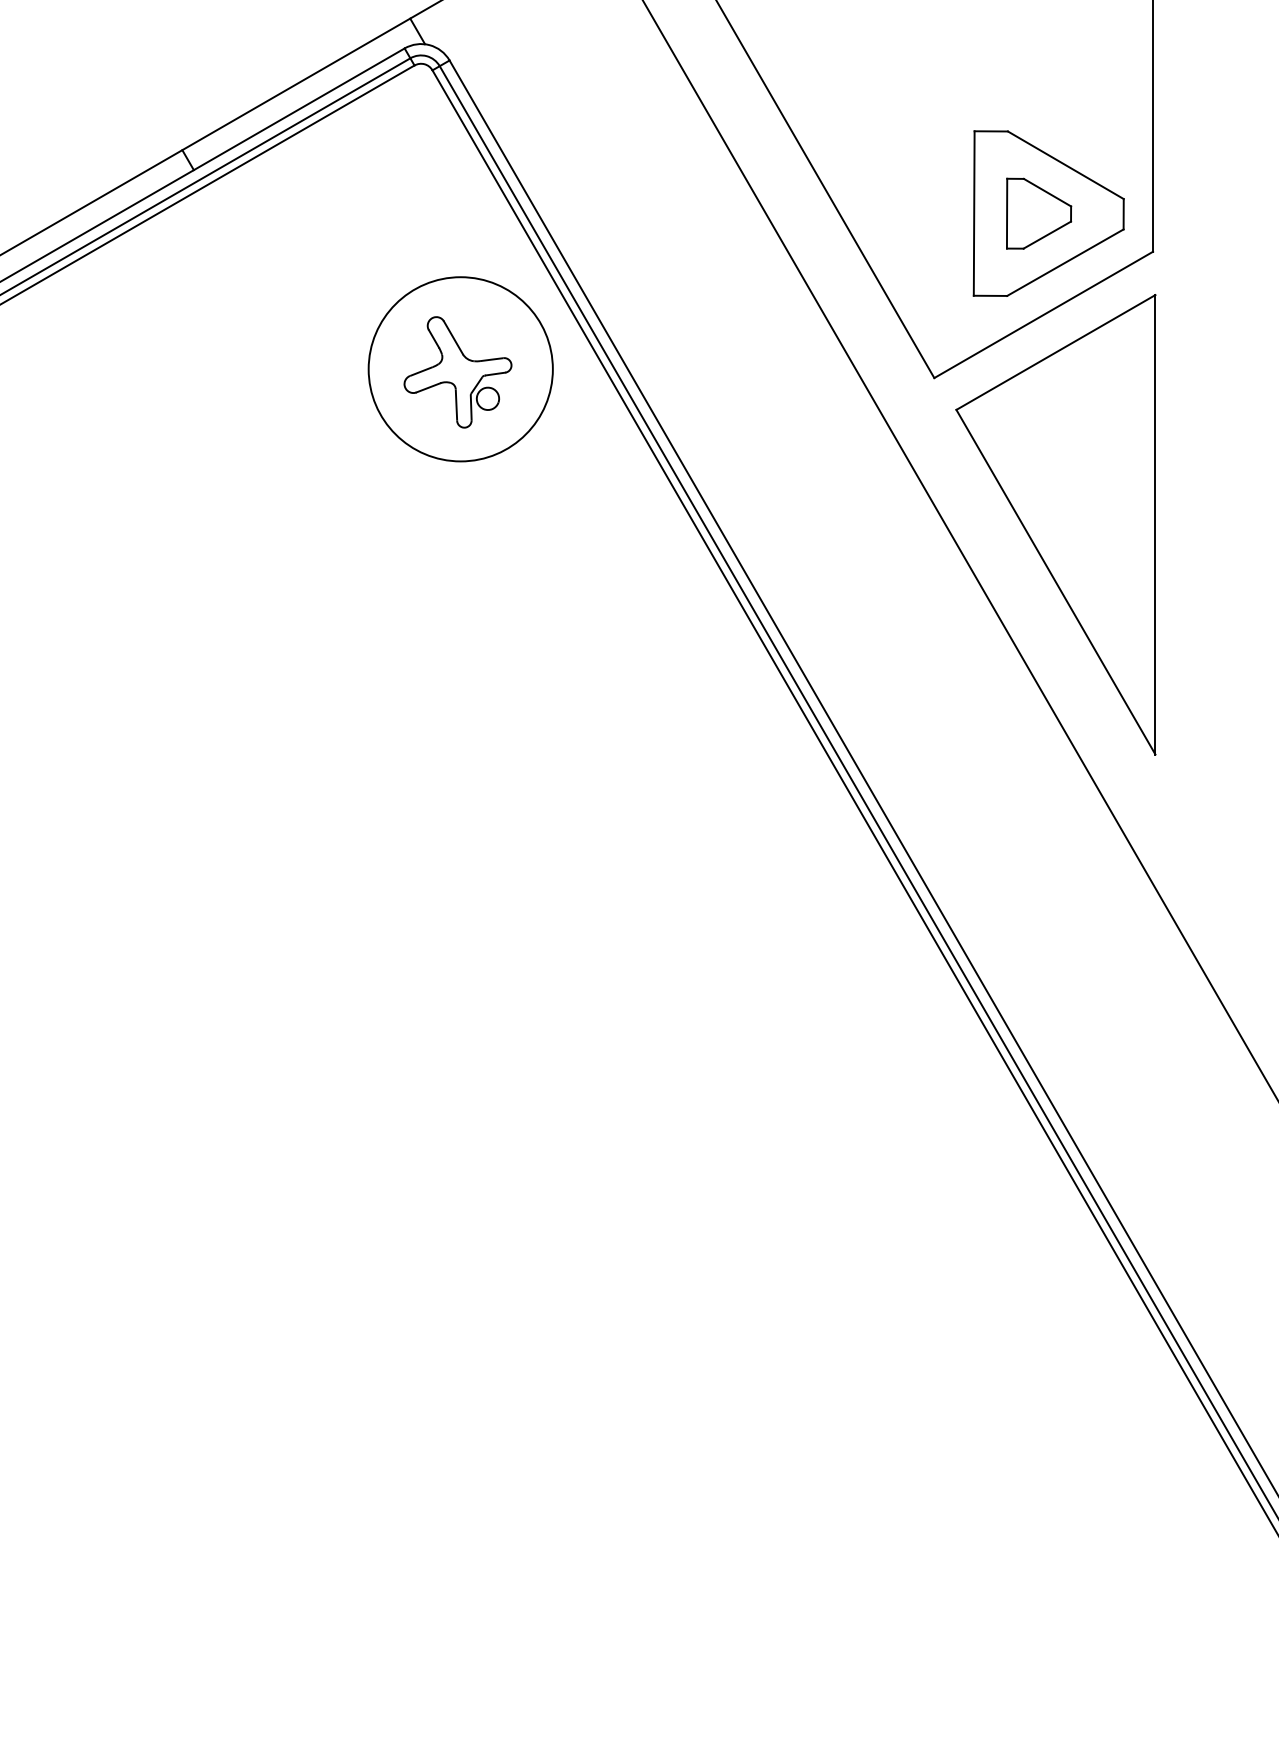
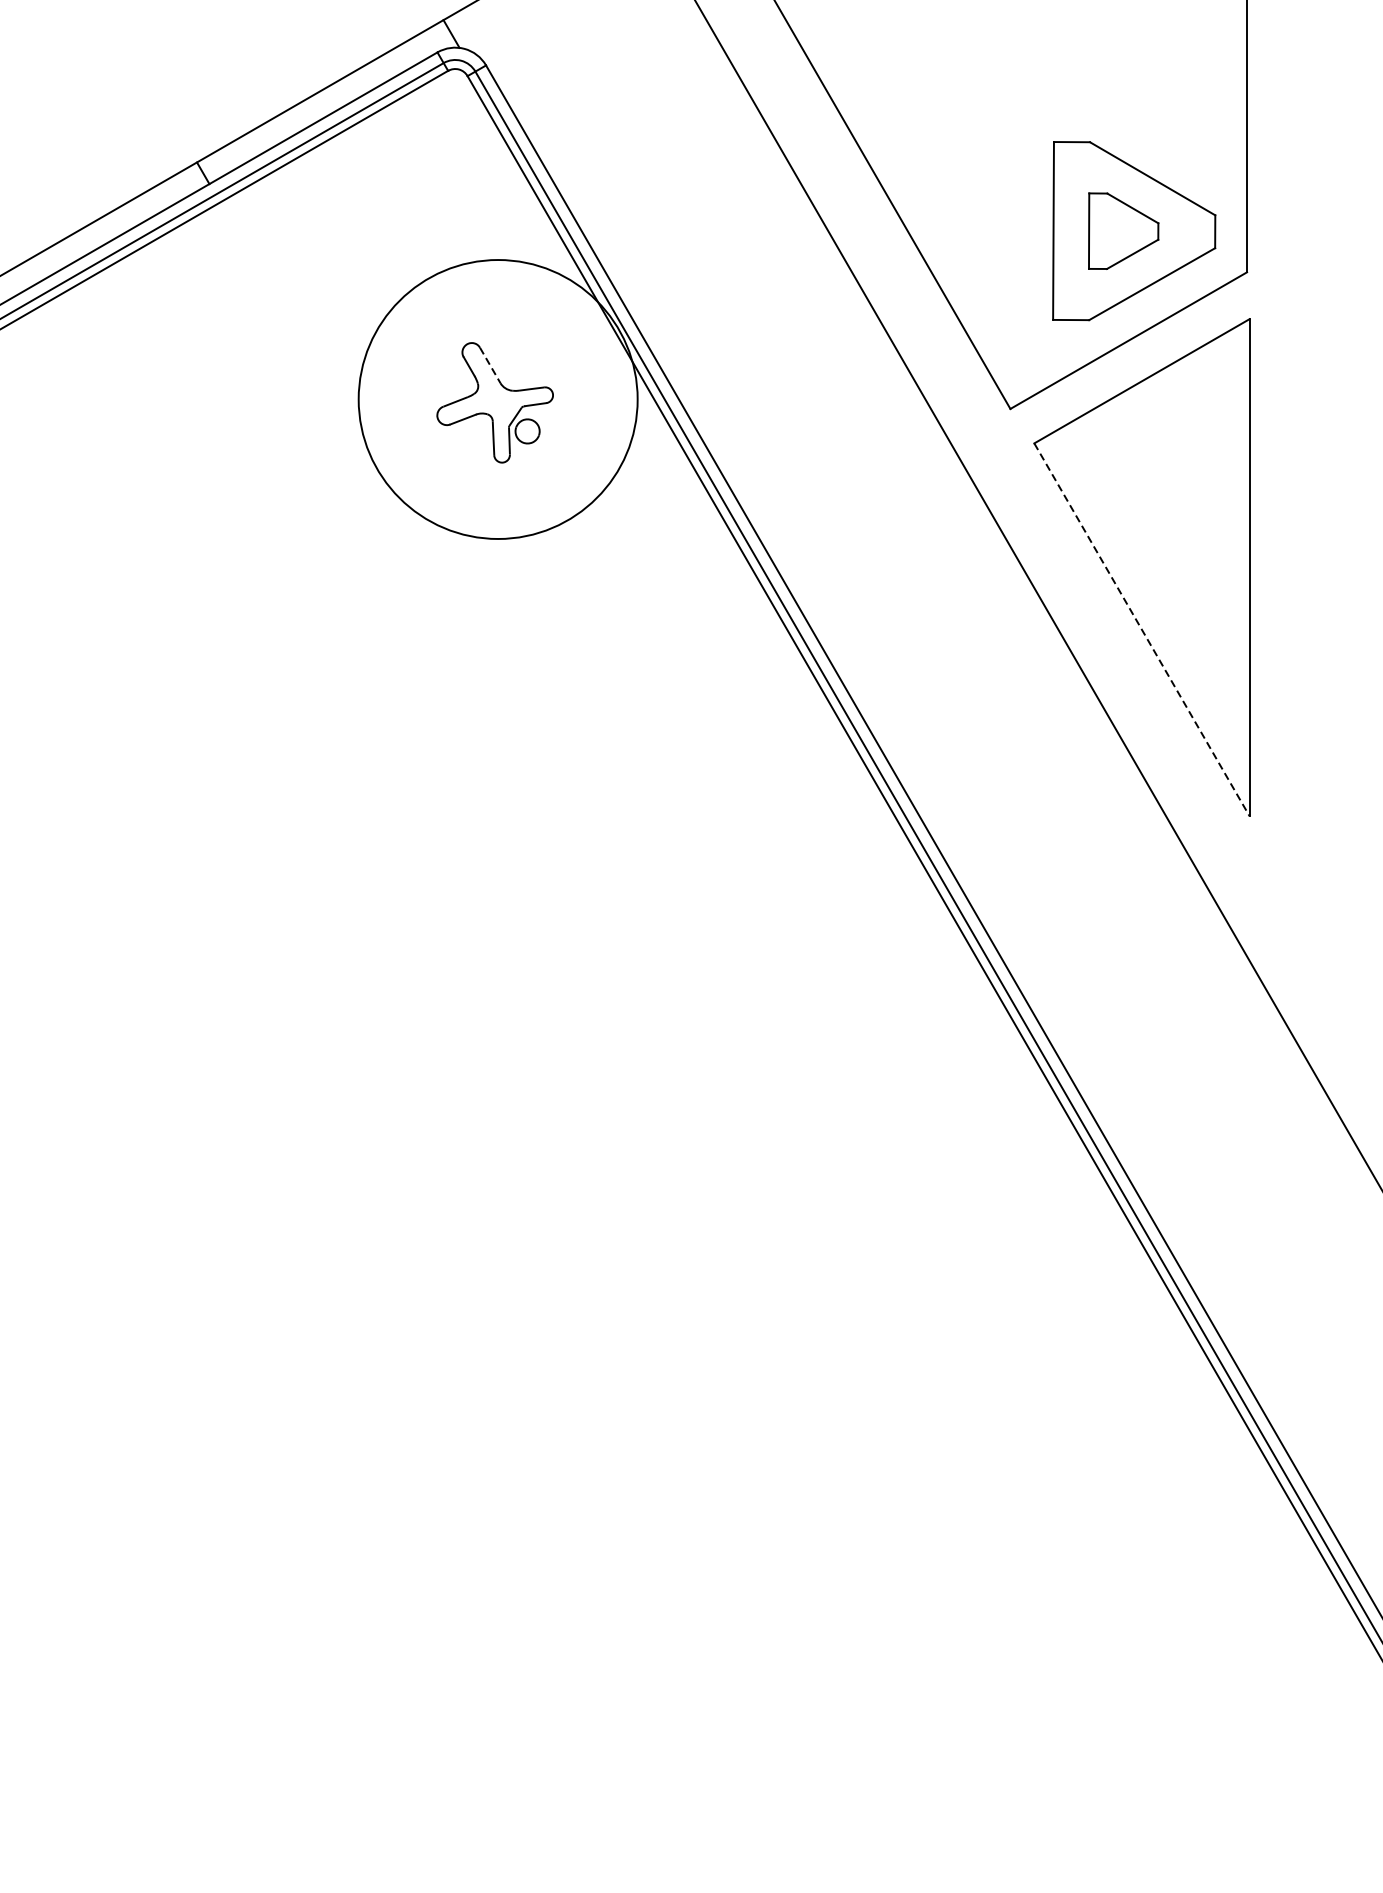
line: (453, 337) -> (490, 365), solid -> dashed
circle: (460, 369) -> (497, 399), size x1.4
line: (1055, 582) -> (1141, 630), solid -> dashed

